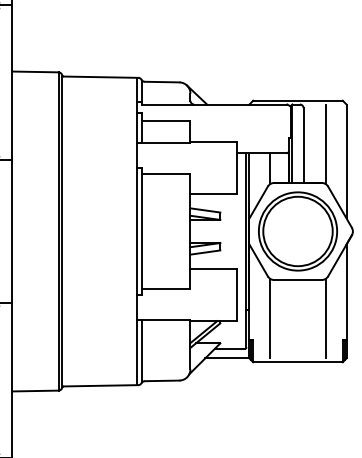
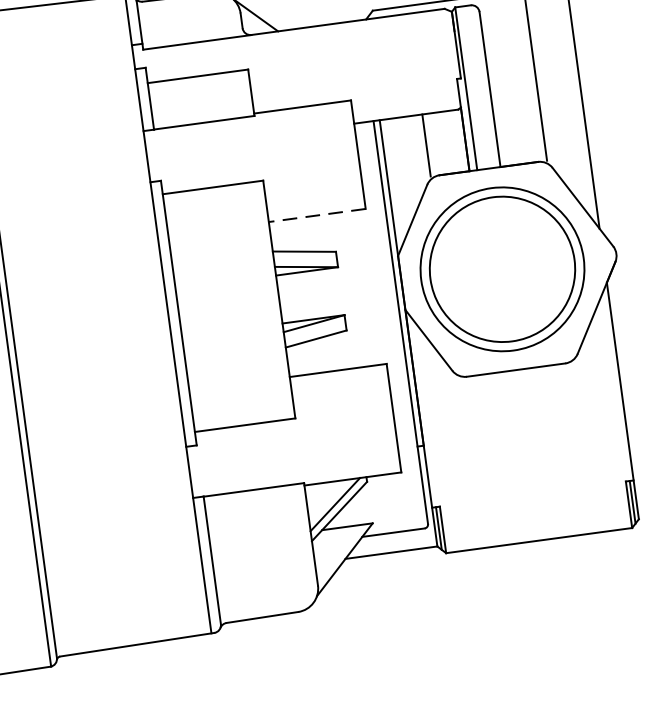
line: (213, 194) -> (316, 216), solid -> dashed
line: (269, 319) -> (468, 459), removed
line: (326, 319) -> (586, 443), removed

